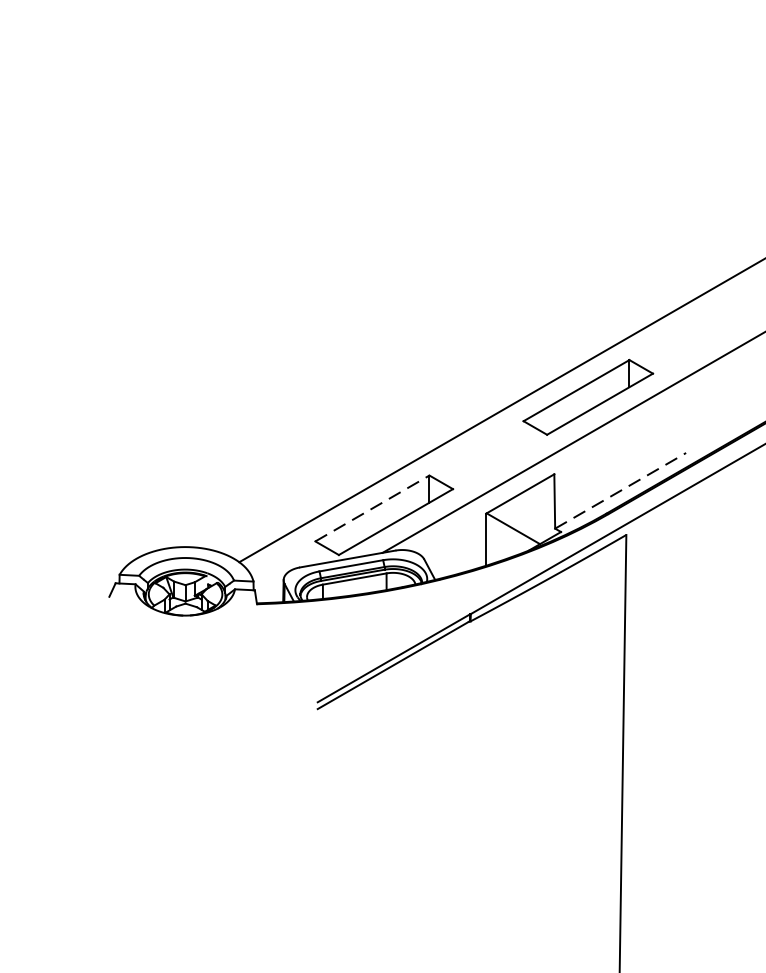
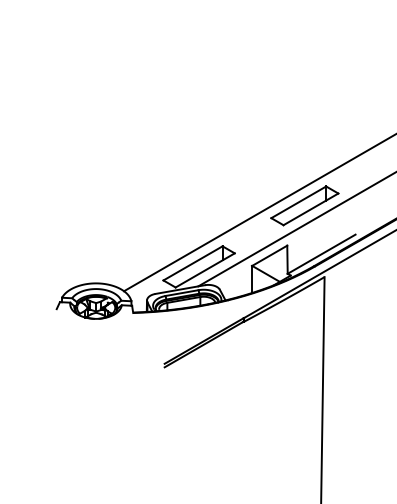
line: (622, 489) -> (322, 253), dashed -> solid
line: (373, 508) -> (193, 263), dashed -> solid

